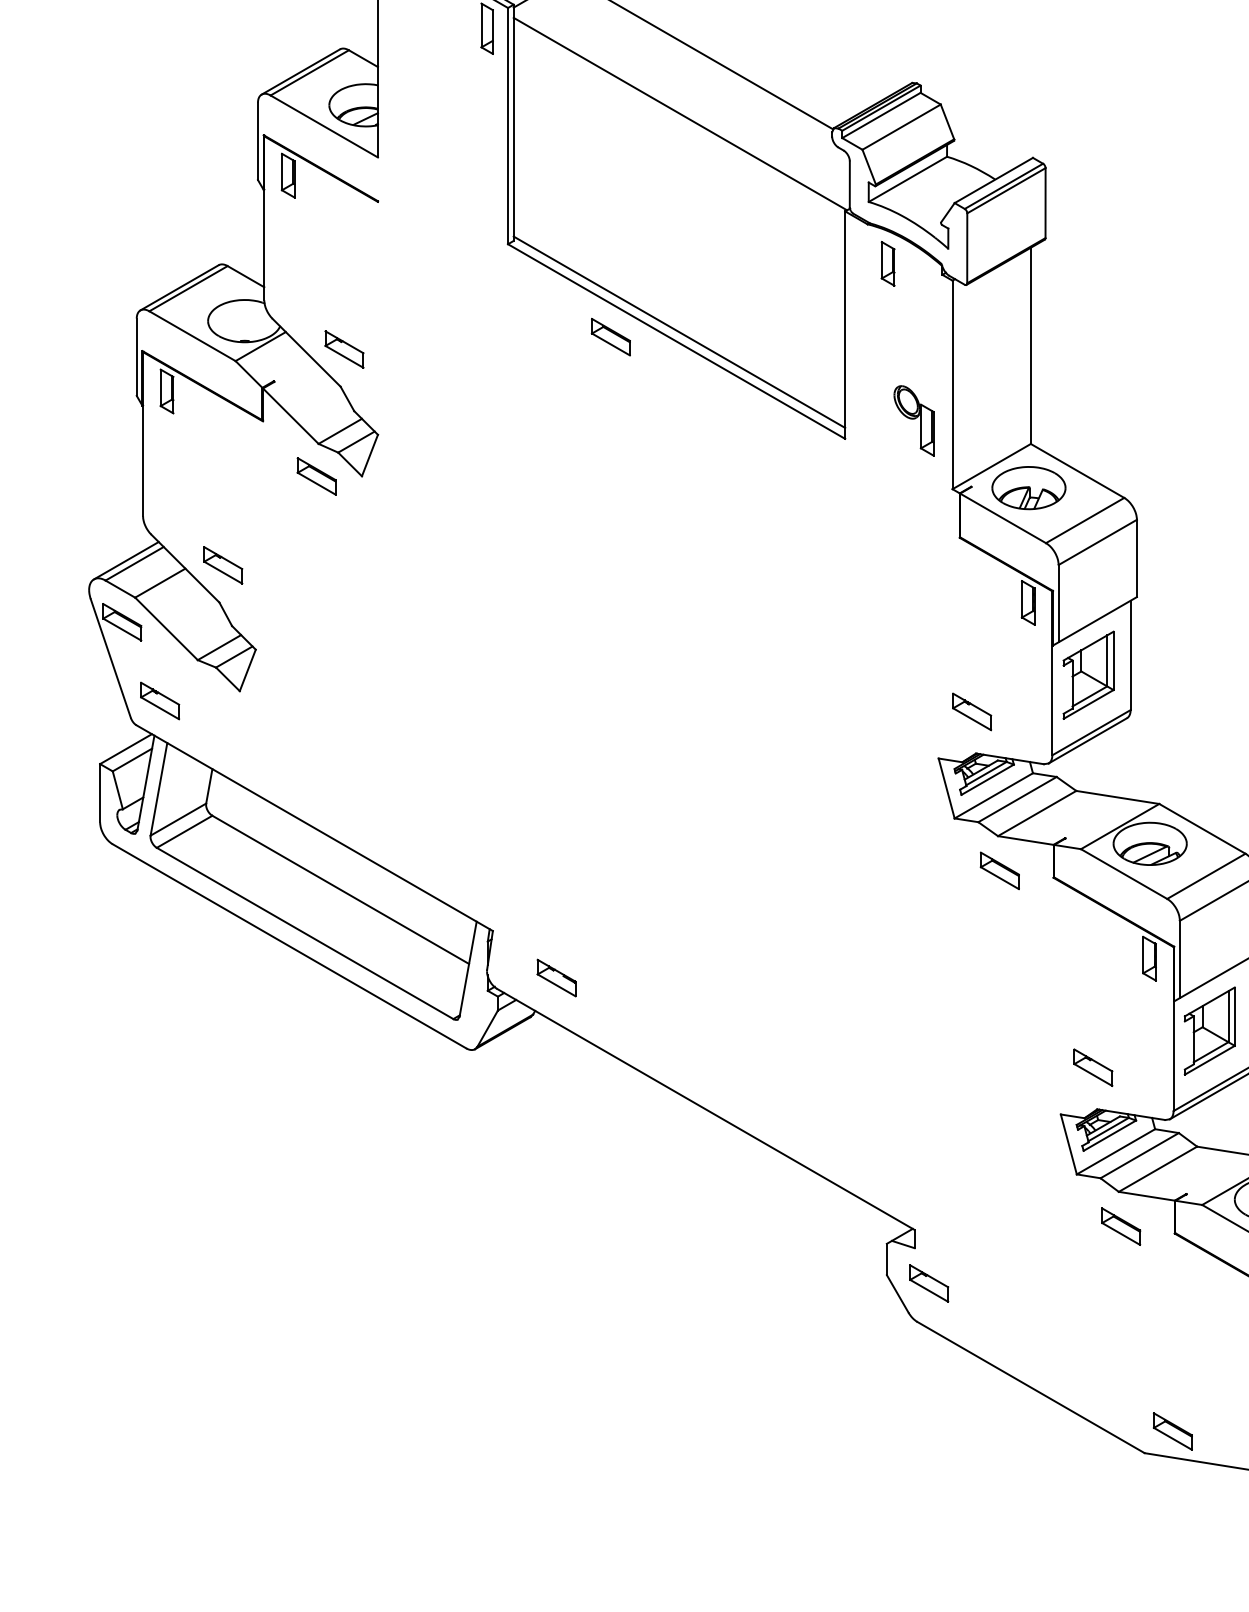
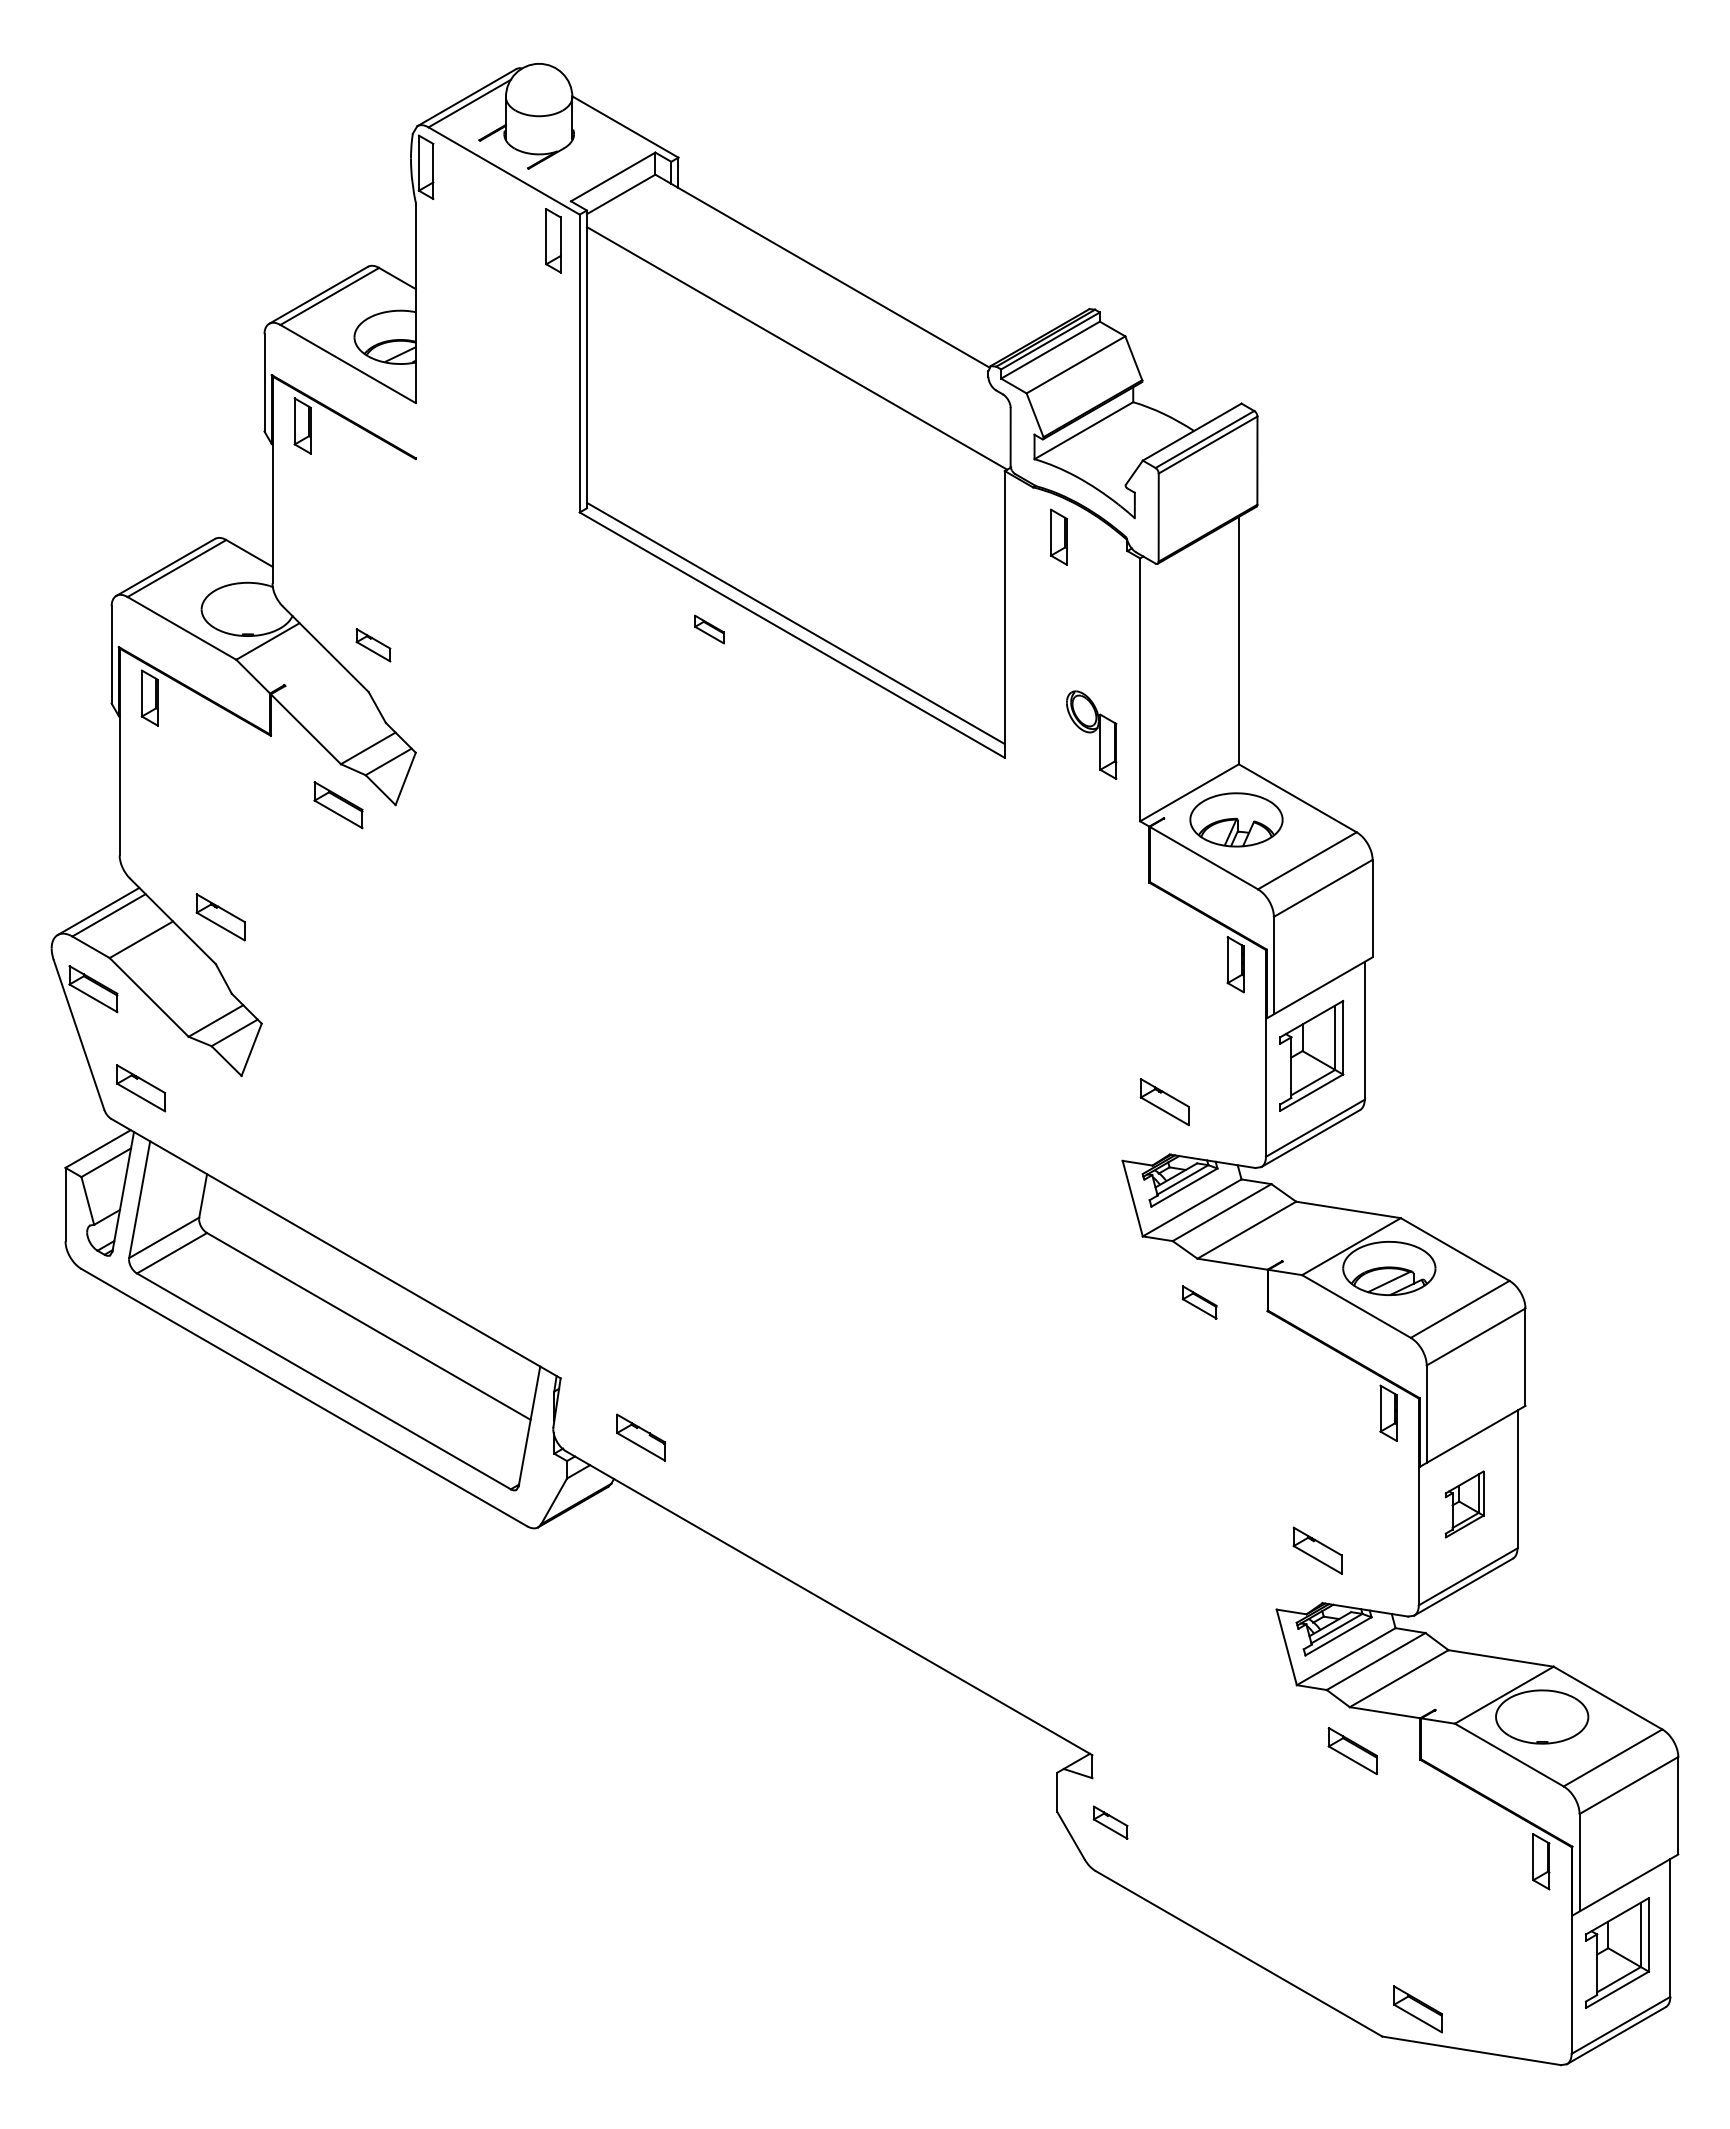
part: (610, 337) -> (709, 629), size x0.6
part: (344, 349) -> (373, 645), size x0.7
part: (999, 870) -> (1199, 1302), size x0.7
part: (1209, 1031) -> (1464, 1504), size x0.6
part: (929, 1283) -> (1110, 1822), size x0.7

